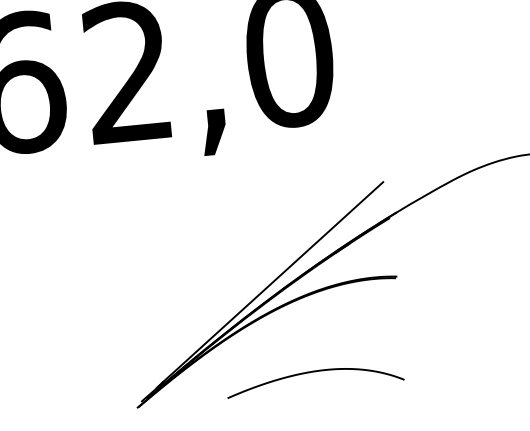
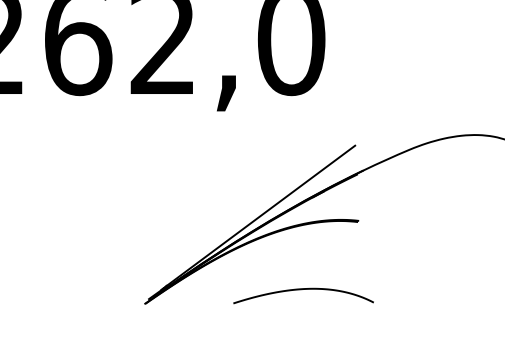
curve: (311, 373) -> (301, 290), moved

